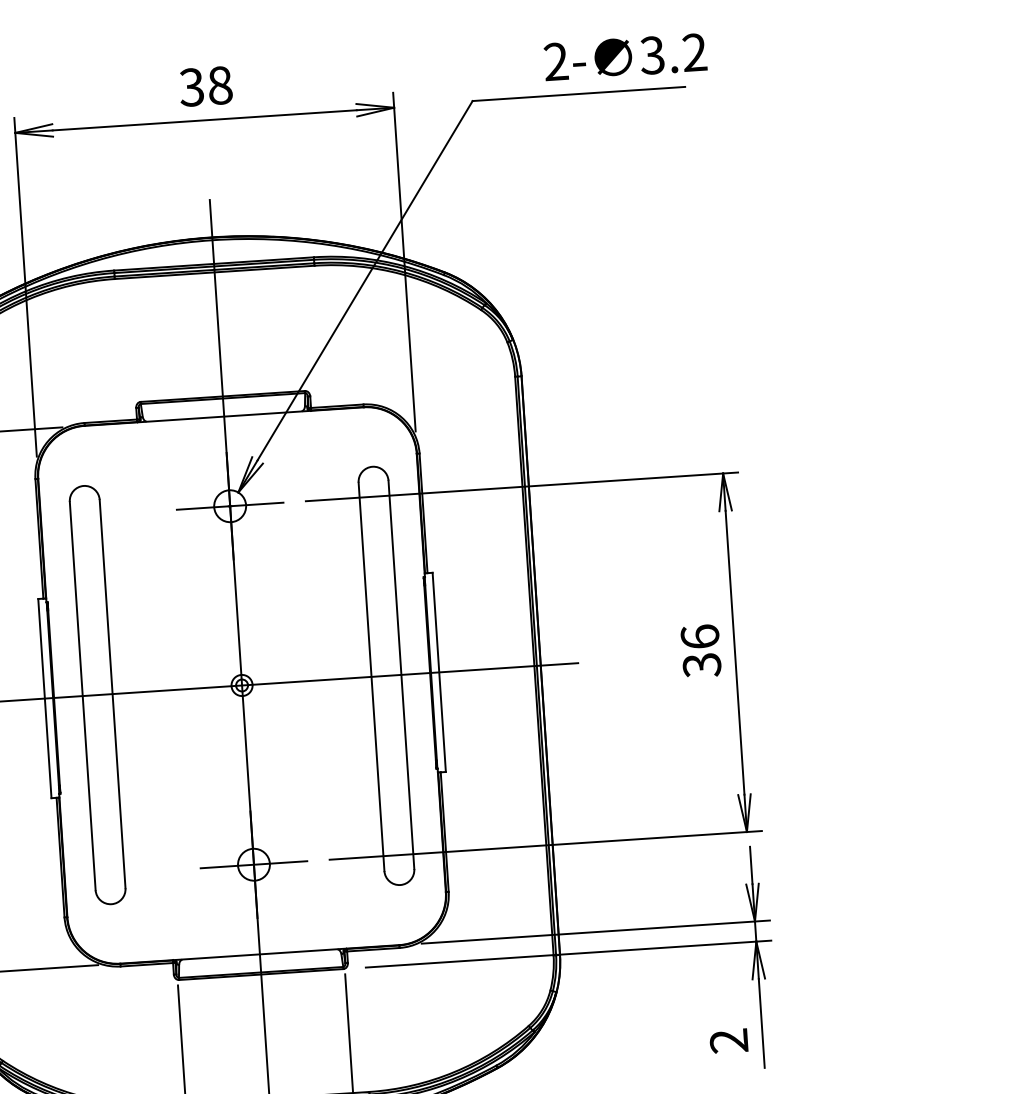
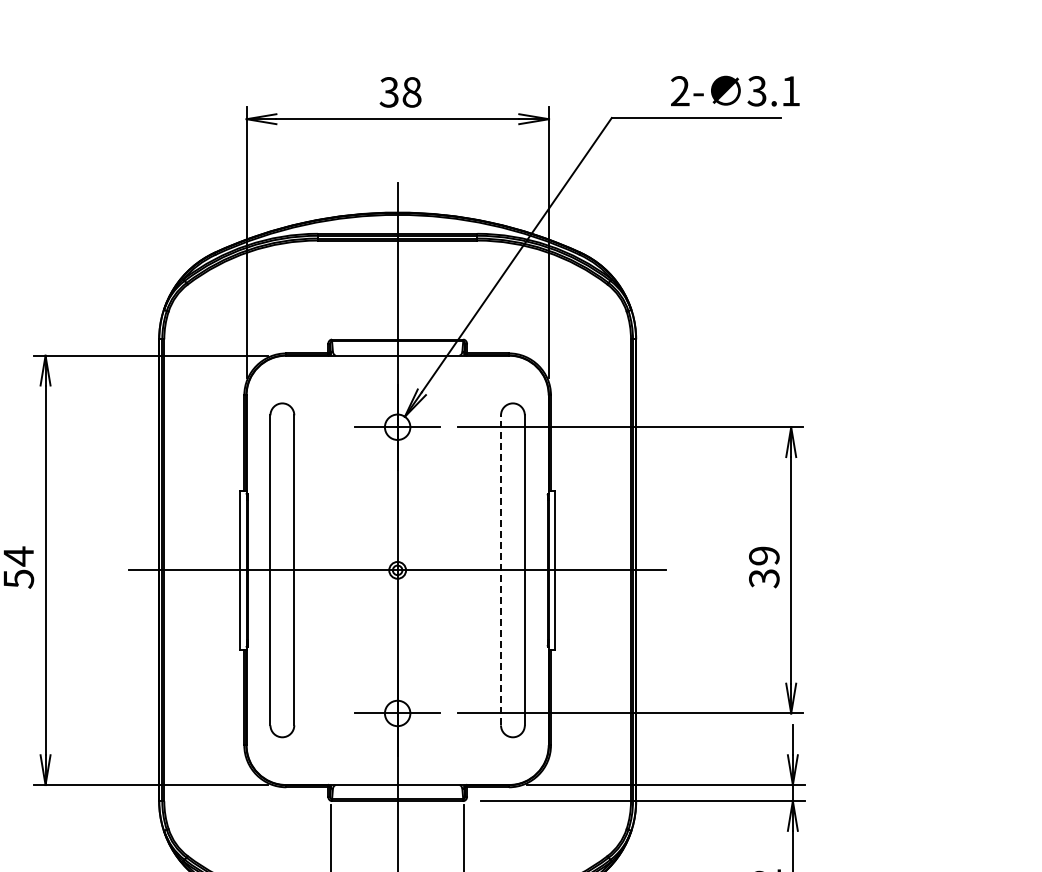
text: (694, 52) -> (790, 91), 3.2 -> 3.1
text: (700, 636) -> (764, 555), 36 -> 39
line: (372, 675) -> (501, 569), solid -> dashed

